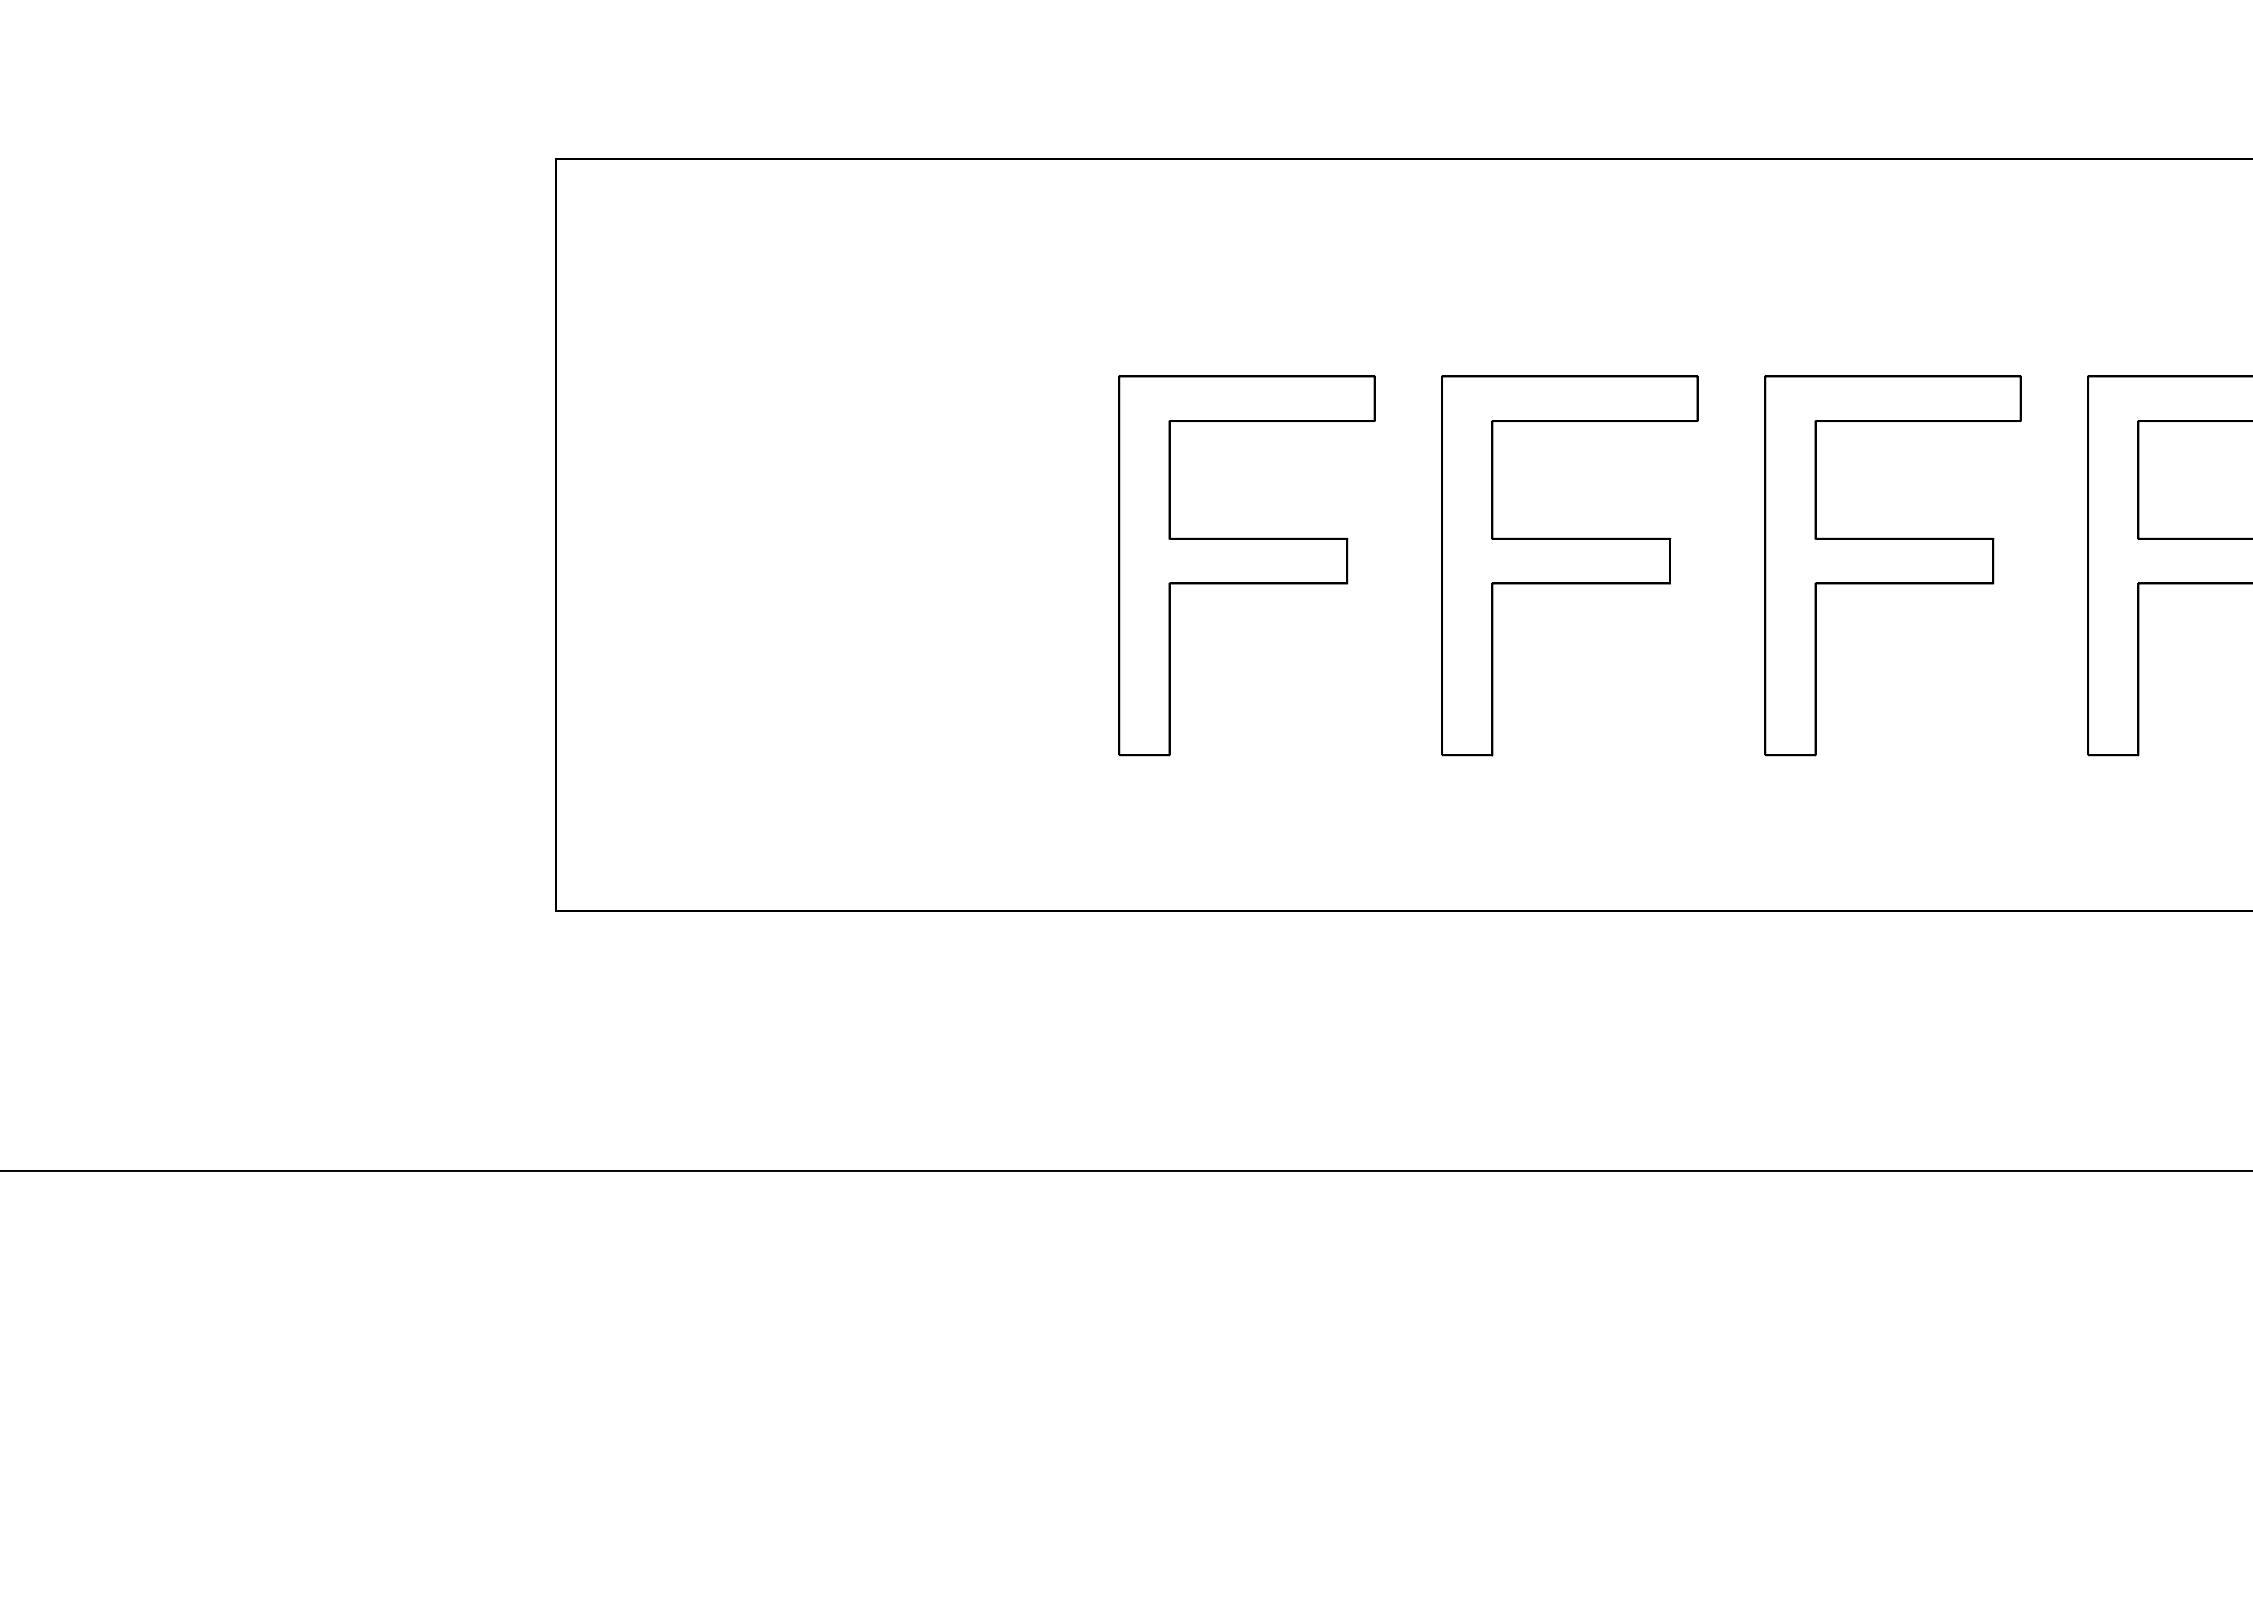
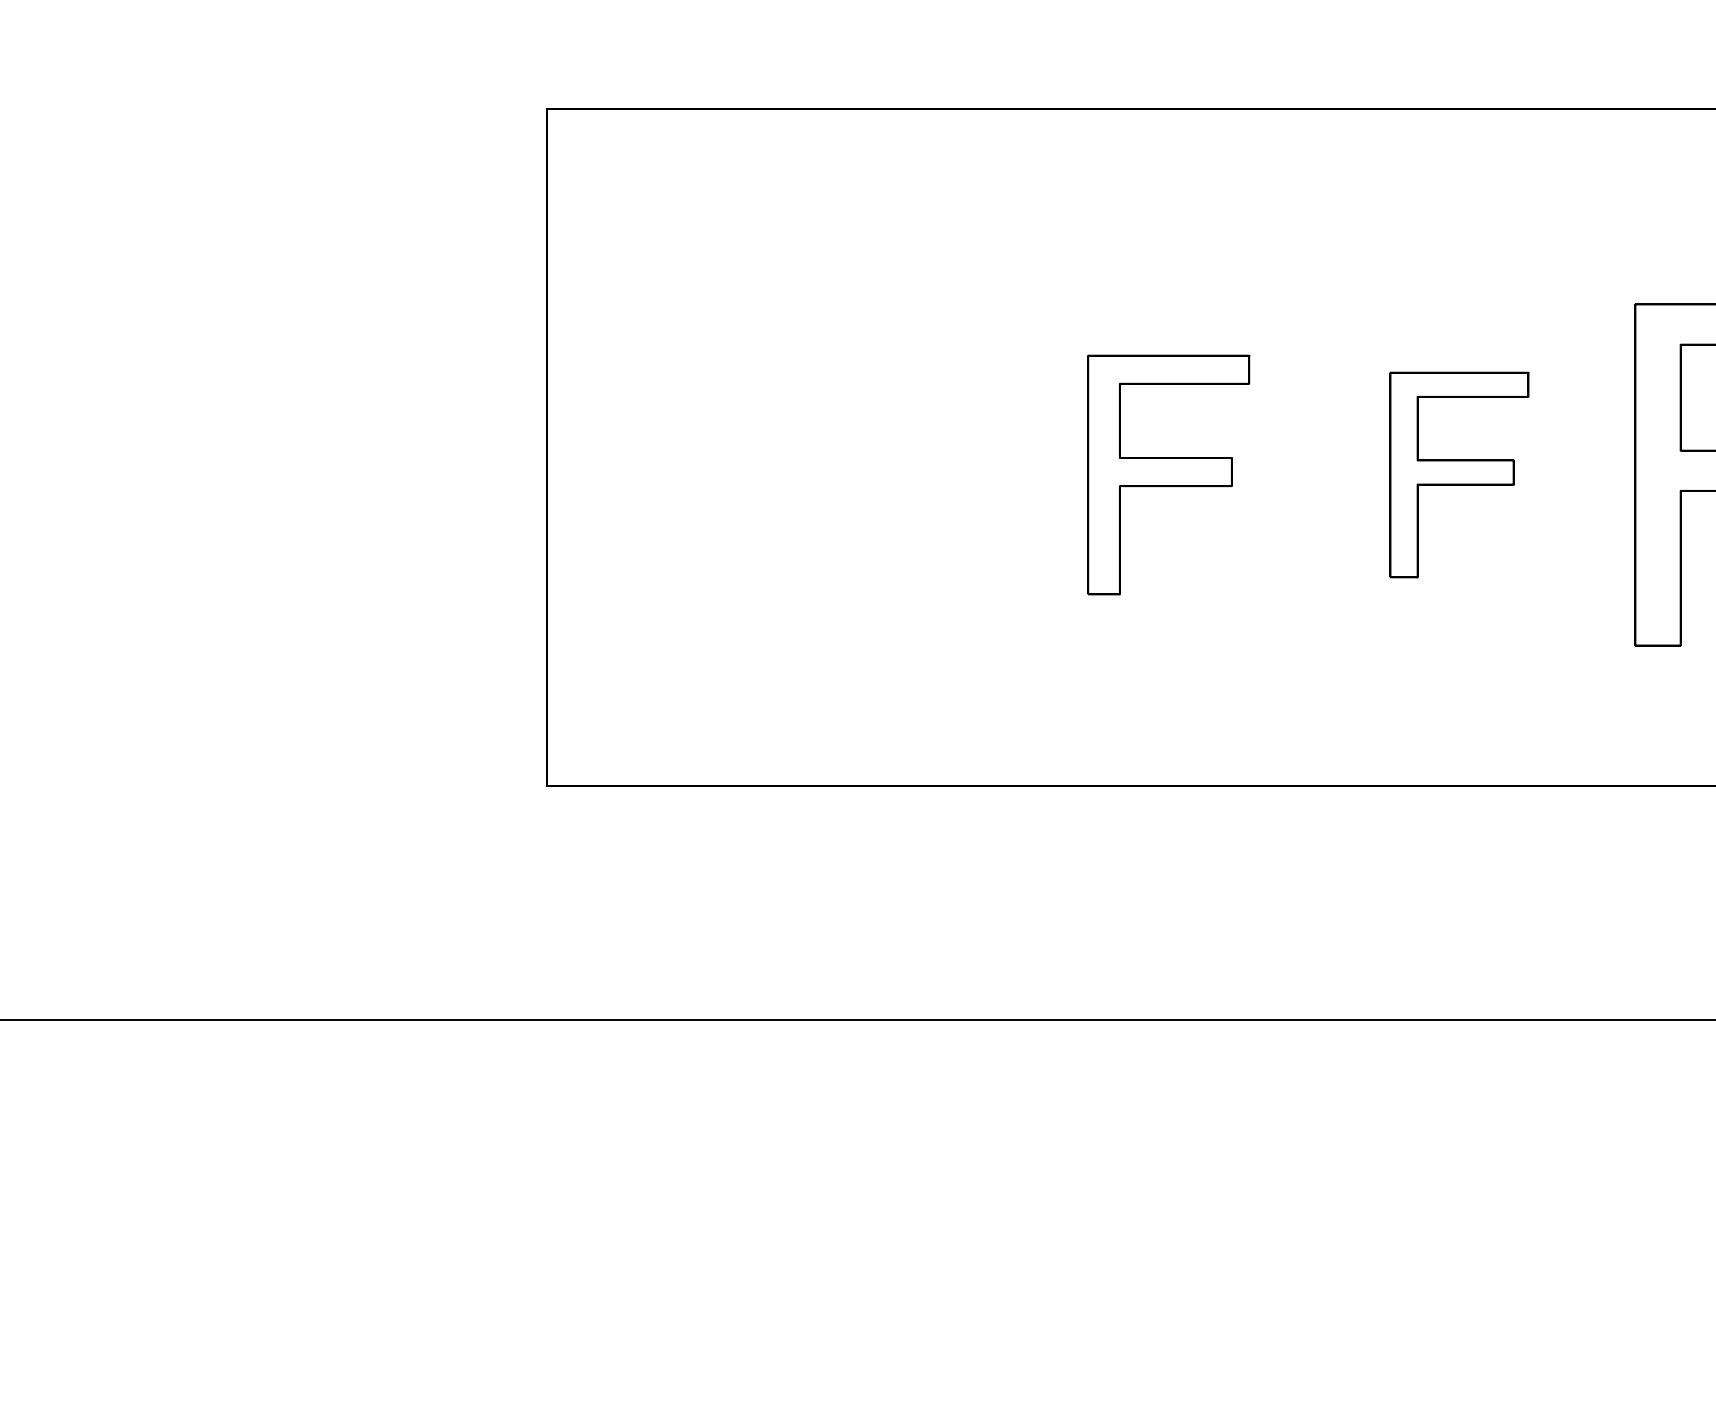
part: (1246, 565) -> (1168, 474), size x0.7
part: (1569, 565) -> (1459, 474), size x0.6

